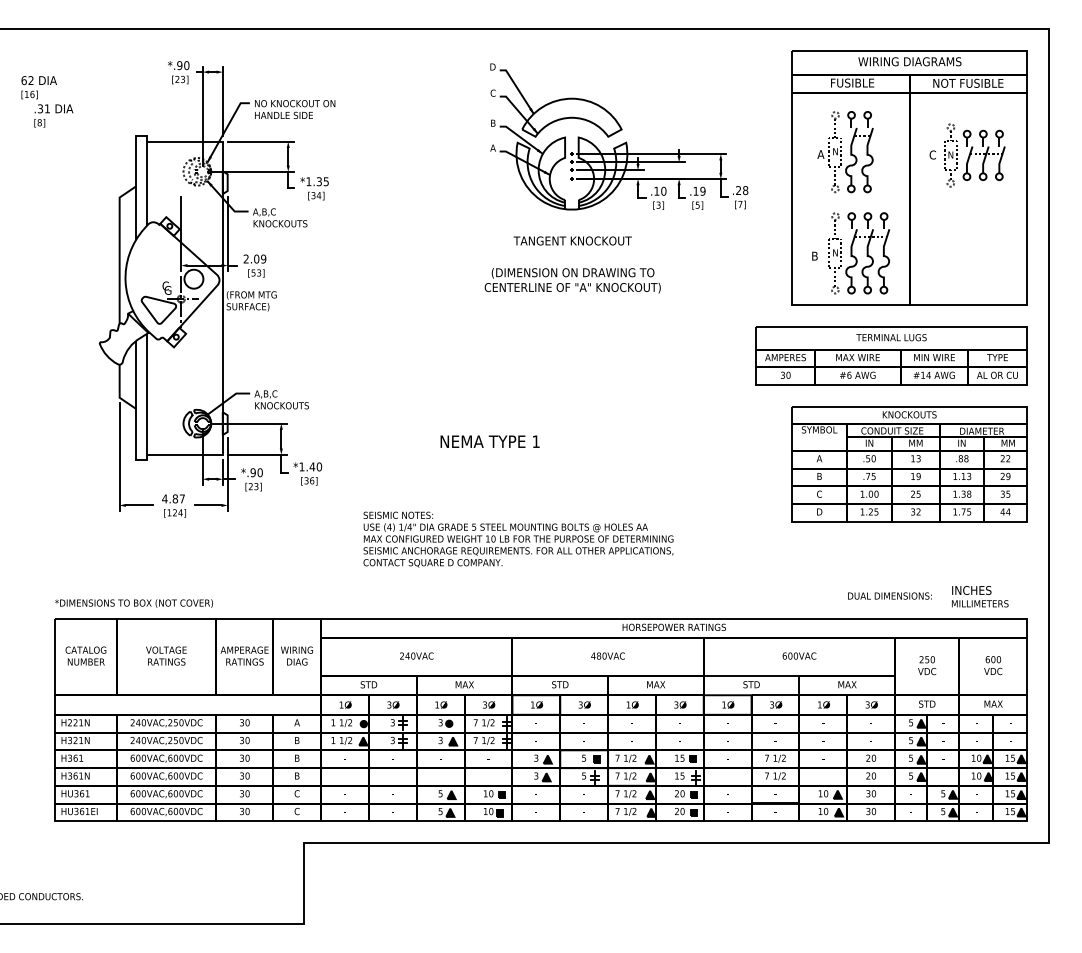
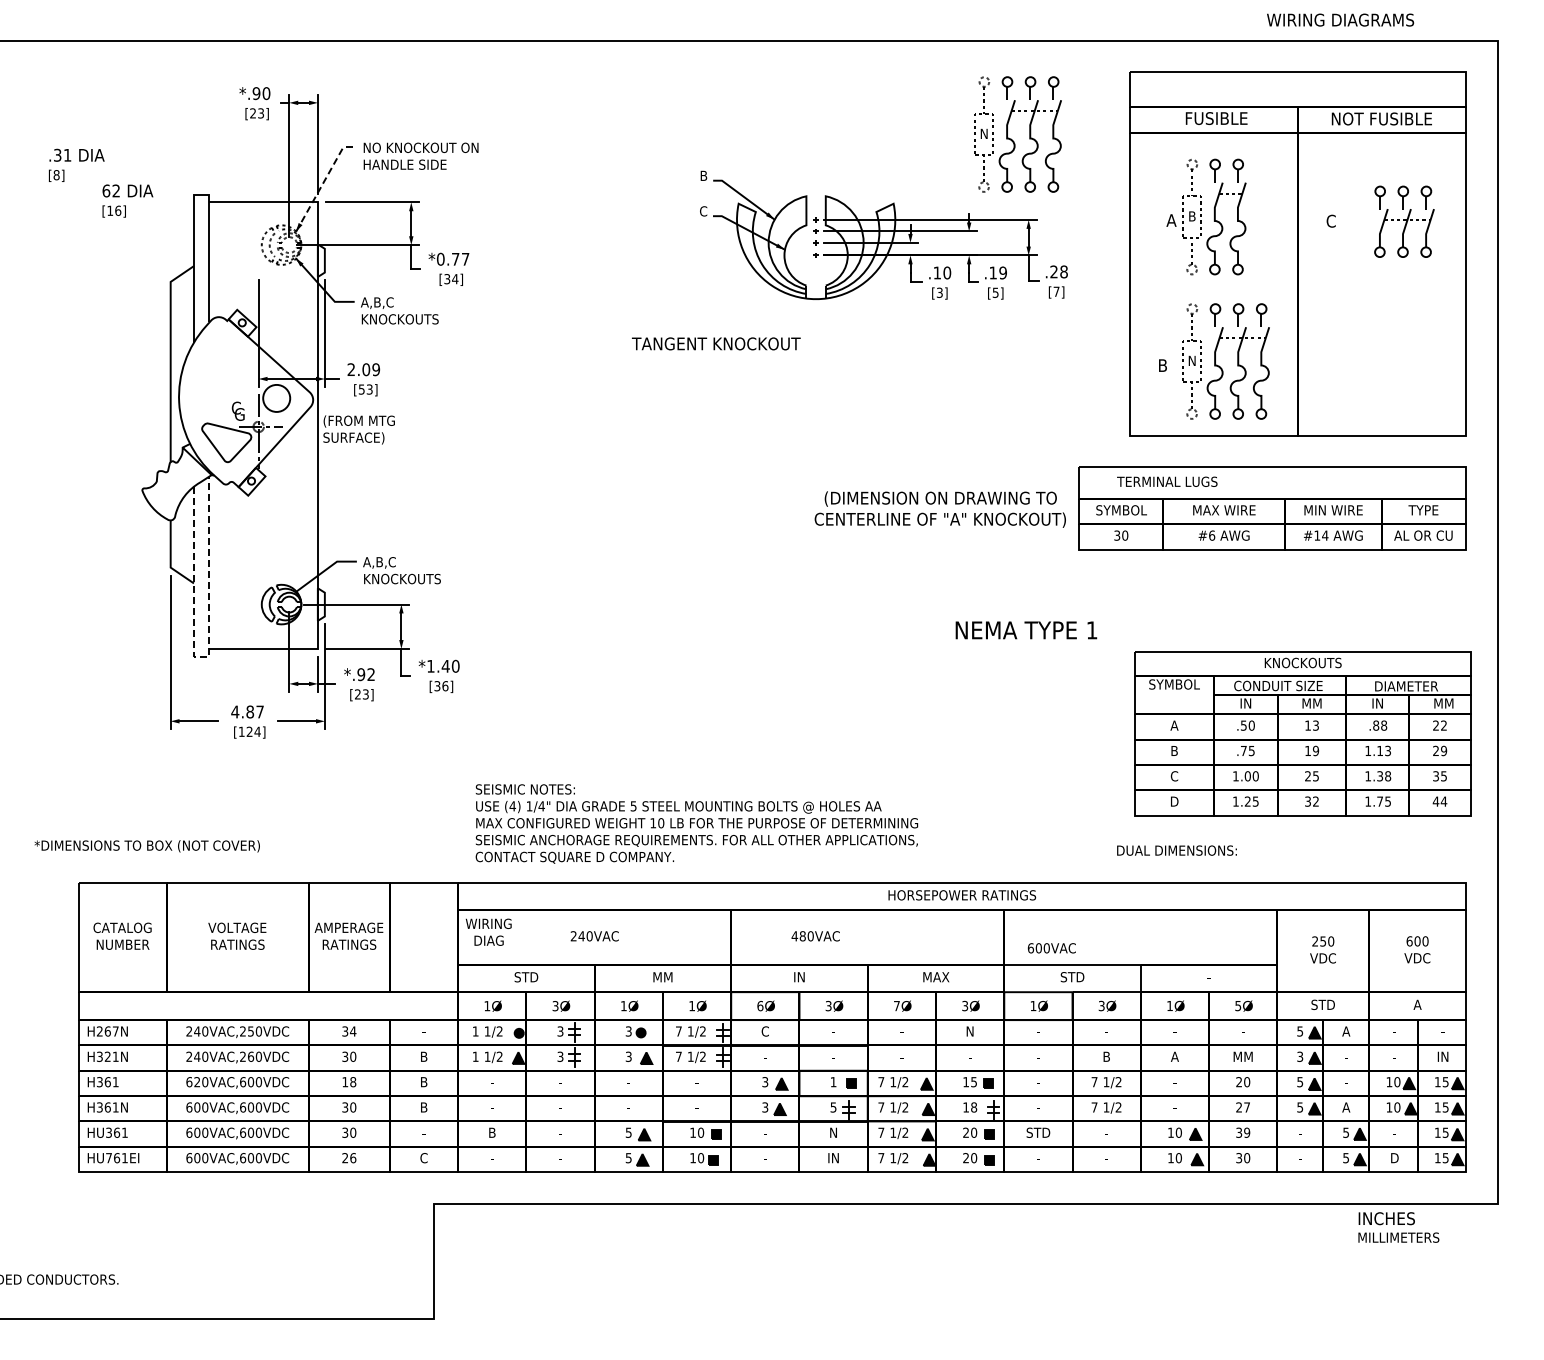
text: (909, 61) -> (1340, 19), moved
text: (38, 87) -> (127, 200), moved
part: (709, 97) -> (1012, 139), added
part: (556, 100) -> (793, 143), removed
line: (226, 127) -> (323, 182), solid -> dashed
text: (493, 148) -> (703, 211), A -> C
text: (834, 151) -> (1191, 216), N -> B
part: (950, 155) -> (1356, 221), removed
text: (317, 181) -> (453, 258), *1.35 -> *0.77
text: (572, 240) -> (716, 343), moved
text: (572, 280) -> (939, 509), moved
text: (891, 337) -> (1167, 481), moved
text: (785, 357) -> (1121, 510), AMPERES -> SYMBOL
text: (490, 441) -> (1026, 630), moved
line: (144, 460) -> (206, 656), solid -> dashed
part: (909, 464) -> (1302, 733), moved
text: (260, 472) -> (371, 674), *.90 -> *.92
text: (518, 539) -> (696, 823), moved
text: (889, 595) -> (1176, 850), moved
text: (979, 596) -> (1398, 1227), moved
text: (133, 603) -> (146, 846), moved
text: (296, 655) -> (488, 931), moved
text: (607, 656) -> (815, 936), moved
text: (799, 656) -> (1051, 948), moved
text: (464, 684) -> (663, 977), MAX -> MM
text: (560, 684) -> (799, 977), STD -> IN
text: (847, 684) -> (1209, 977), MAX -> -
text: (993, 703) -> (1417, 1004), MAX -> A
text: (485, 704) -> (692, 1005), 3 -> 1
text: (532, 704) -> (760, 1005), 1 -> 6
text: (867, 704) -> (1238, 1005), 3 -> 5
text: (628, 705) -> (896, 1006), 1 -> 7
text: (78, 722) -> (111, 1031), H221N -> H267N
text: (247, 722) -> (353, 1031), 30 -> 34
text: (296, 722) -> (423, 1031), A -> -
text: (535, 722) -> (764, 1031), - -> C
text: (679, 722) -> (969, 1031), - -> N
text: (943, 722) -> (1346, 1031), - -> A
text: (911, 739) -> (1300, 1055), 5 -> 3
text: (176, 740) -> (251, 1056), 240VAC,250VDC -> 240VAC,260VDC
text: (775, 740) -> (1106, 1056), - -> B
text: (823, 740) -> (1174, 1056), - -> A
text: (870, 740) -> (1242, 1056), - -> MM
text: (1010, 740) -> (1442, 1056), - -> IN
text: (138, 758) -> (197, 1082), 600VAC,600VDC -> 620VAC,600VDC
text: (244, 758) -> (349, 1082), 30 -> 18
text: (584, 758) -> (833, 1082), 5 -> 1
text: (682, 776) -> (974, 1107), 15 -> 18
text: (874, 776) -> (1247, 1107), 20 -> 27
text: (943, 776) -> (1346, 1107), - -> A
text: (296, 793) -> (423, 1132), C -> -
text: (345, 793) -> (492, 1132), - -> B
text: (584, 793) -> (833, 1132), - -> N
text: (727, 793) -> (1038, 1132), - -> STD
text: (874, 793) -> (1247, 1132), 30 -> 39
text: (76, 811) -> (108, 1158), HU361EI -> HU761EI
text: (244, 811) -> (349, 1158), 30 -> 26
text: (584, 811) -> (833, 1158), - -> IN
text: (977, 811) -> (1394, 1158), - -> D

